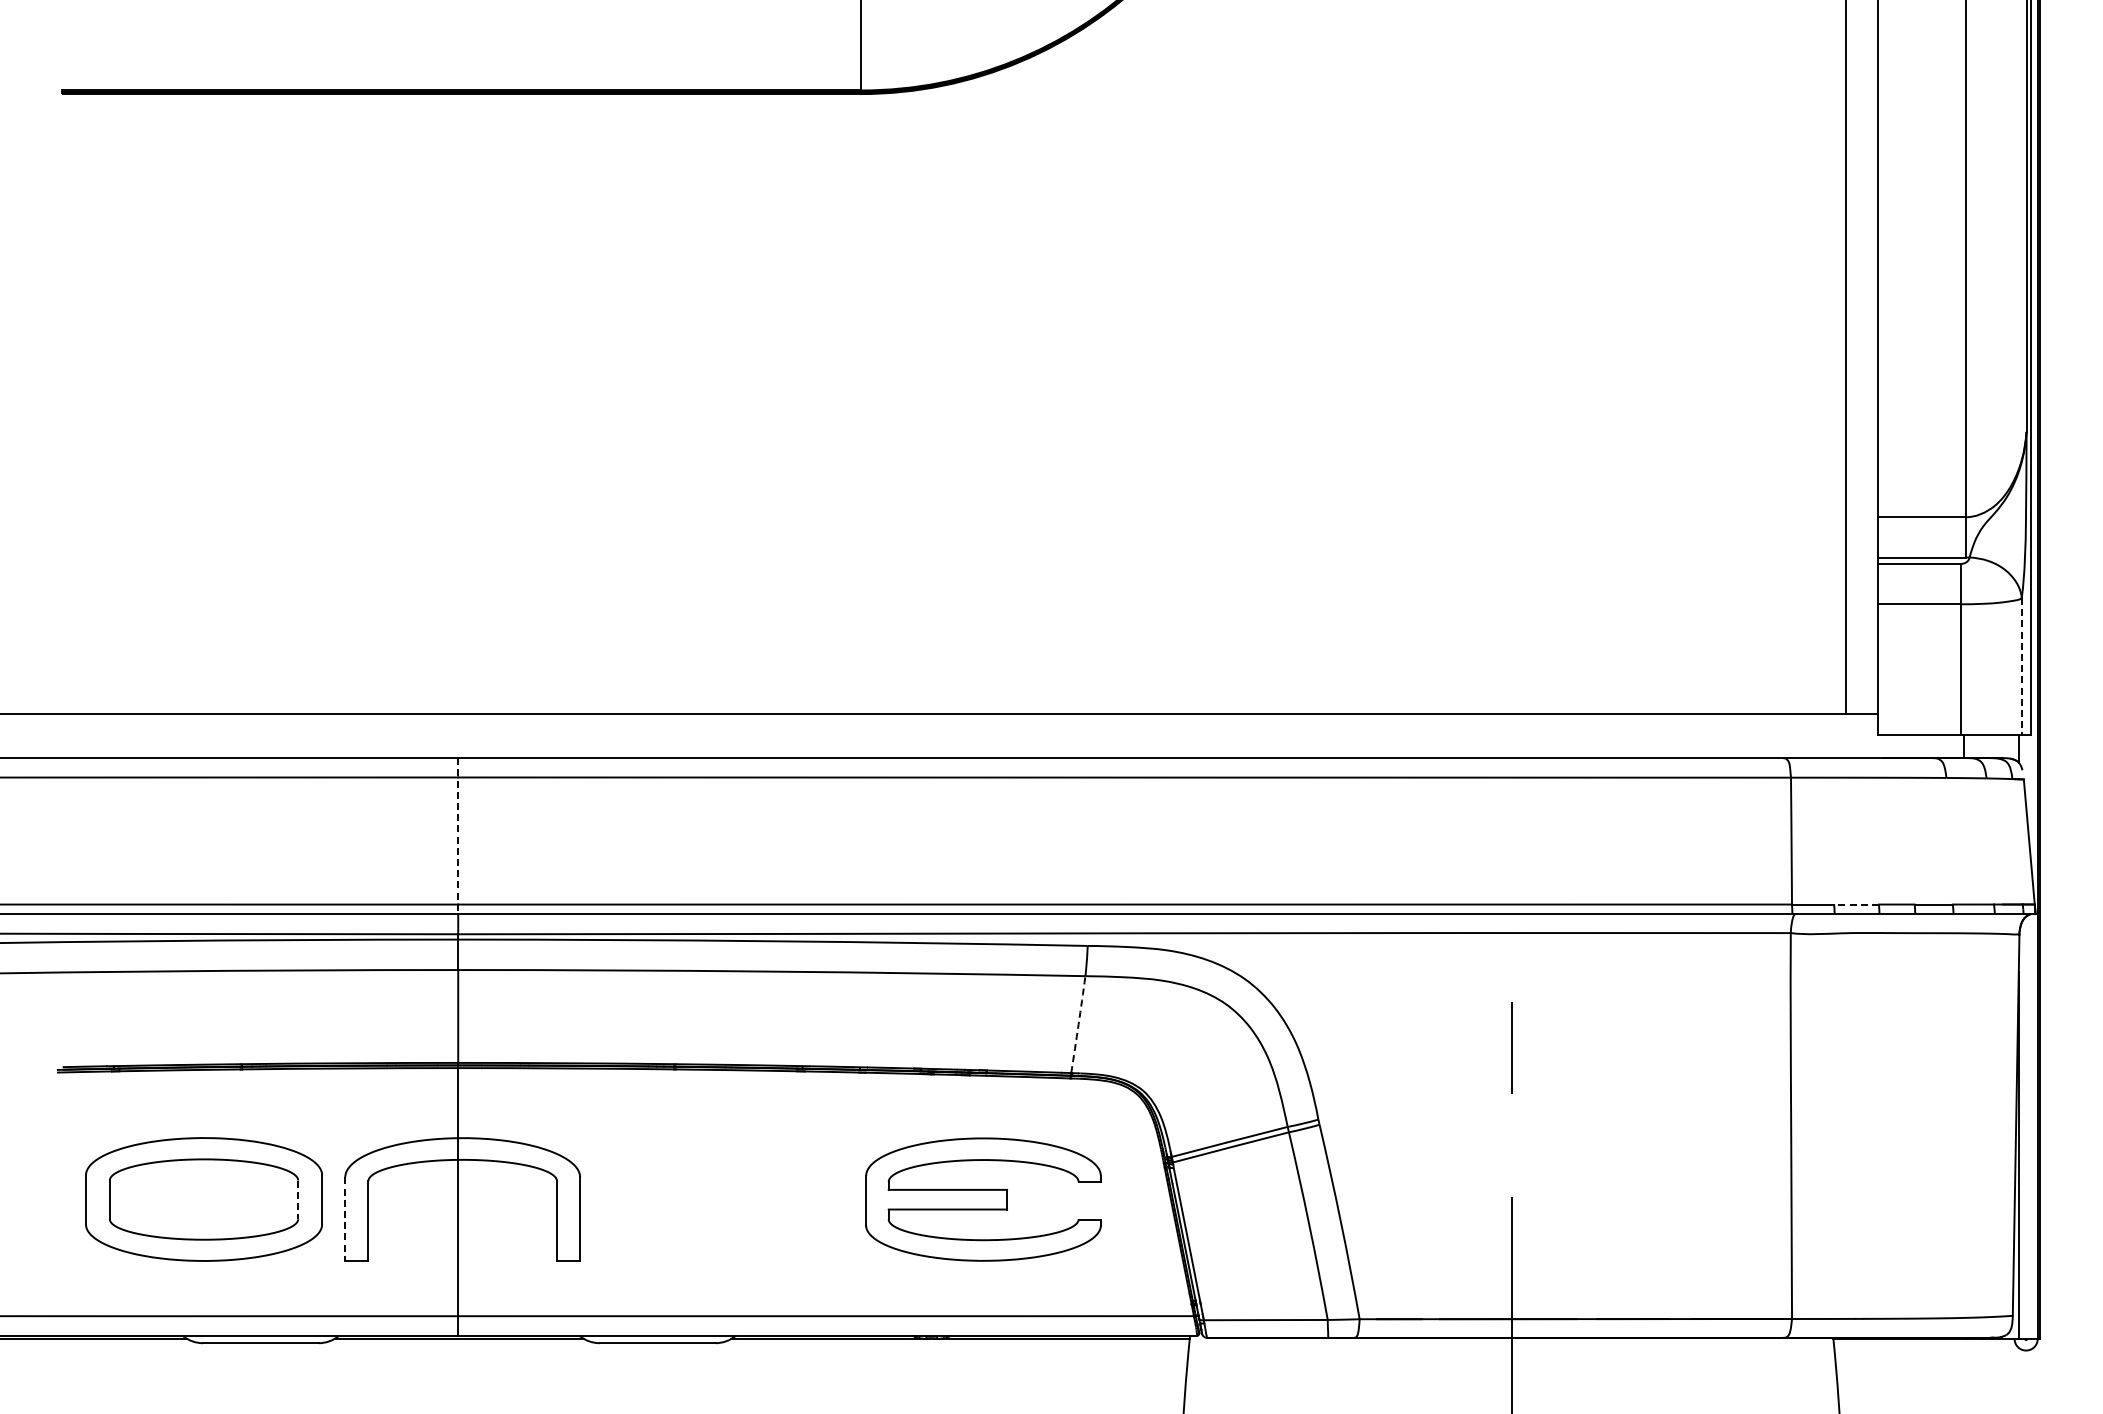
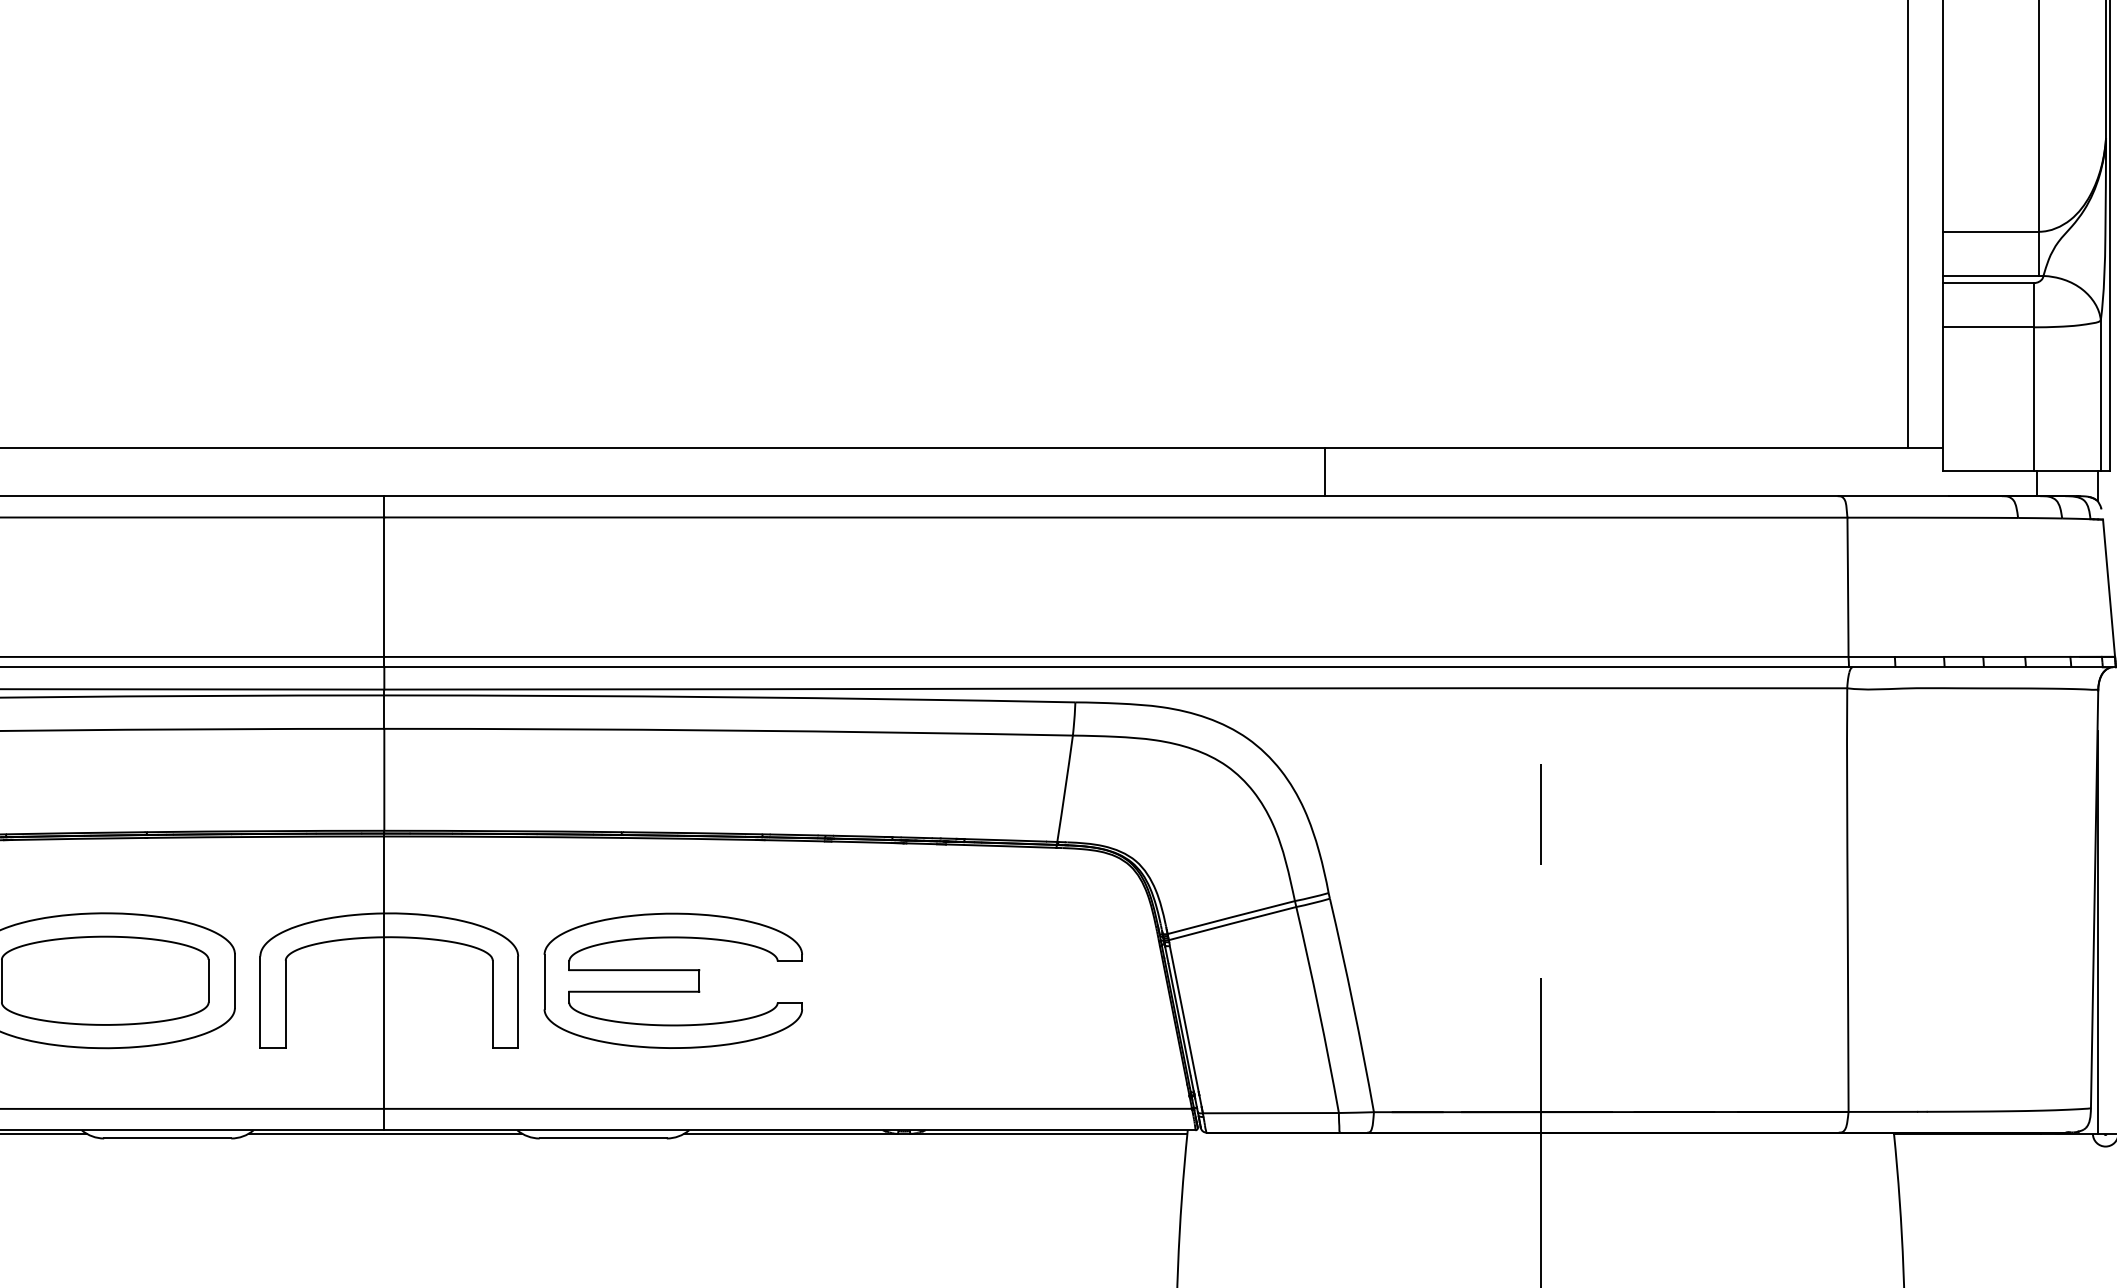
line: (2021, 666) -> (2100, 395), dashed -> solid
line: (1315, 735) -> (1325, 471), added
line: (458, 836) -> (384, 582), dashed -> solid
line: (1856, 904) -> (1919, 656), dashed -> solid
arc: (1078, 1024) -> (1065, 788), dashed -> solid
part: (983, 1199) -> (673, 980), moved
line: (298, 1200) -> (208, 981), dashed -> solid
line: (345, 1219) -> (260, 1002), dashed -> solid

